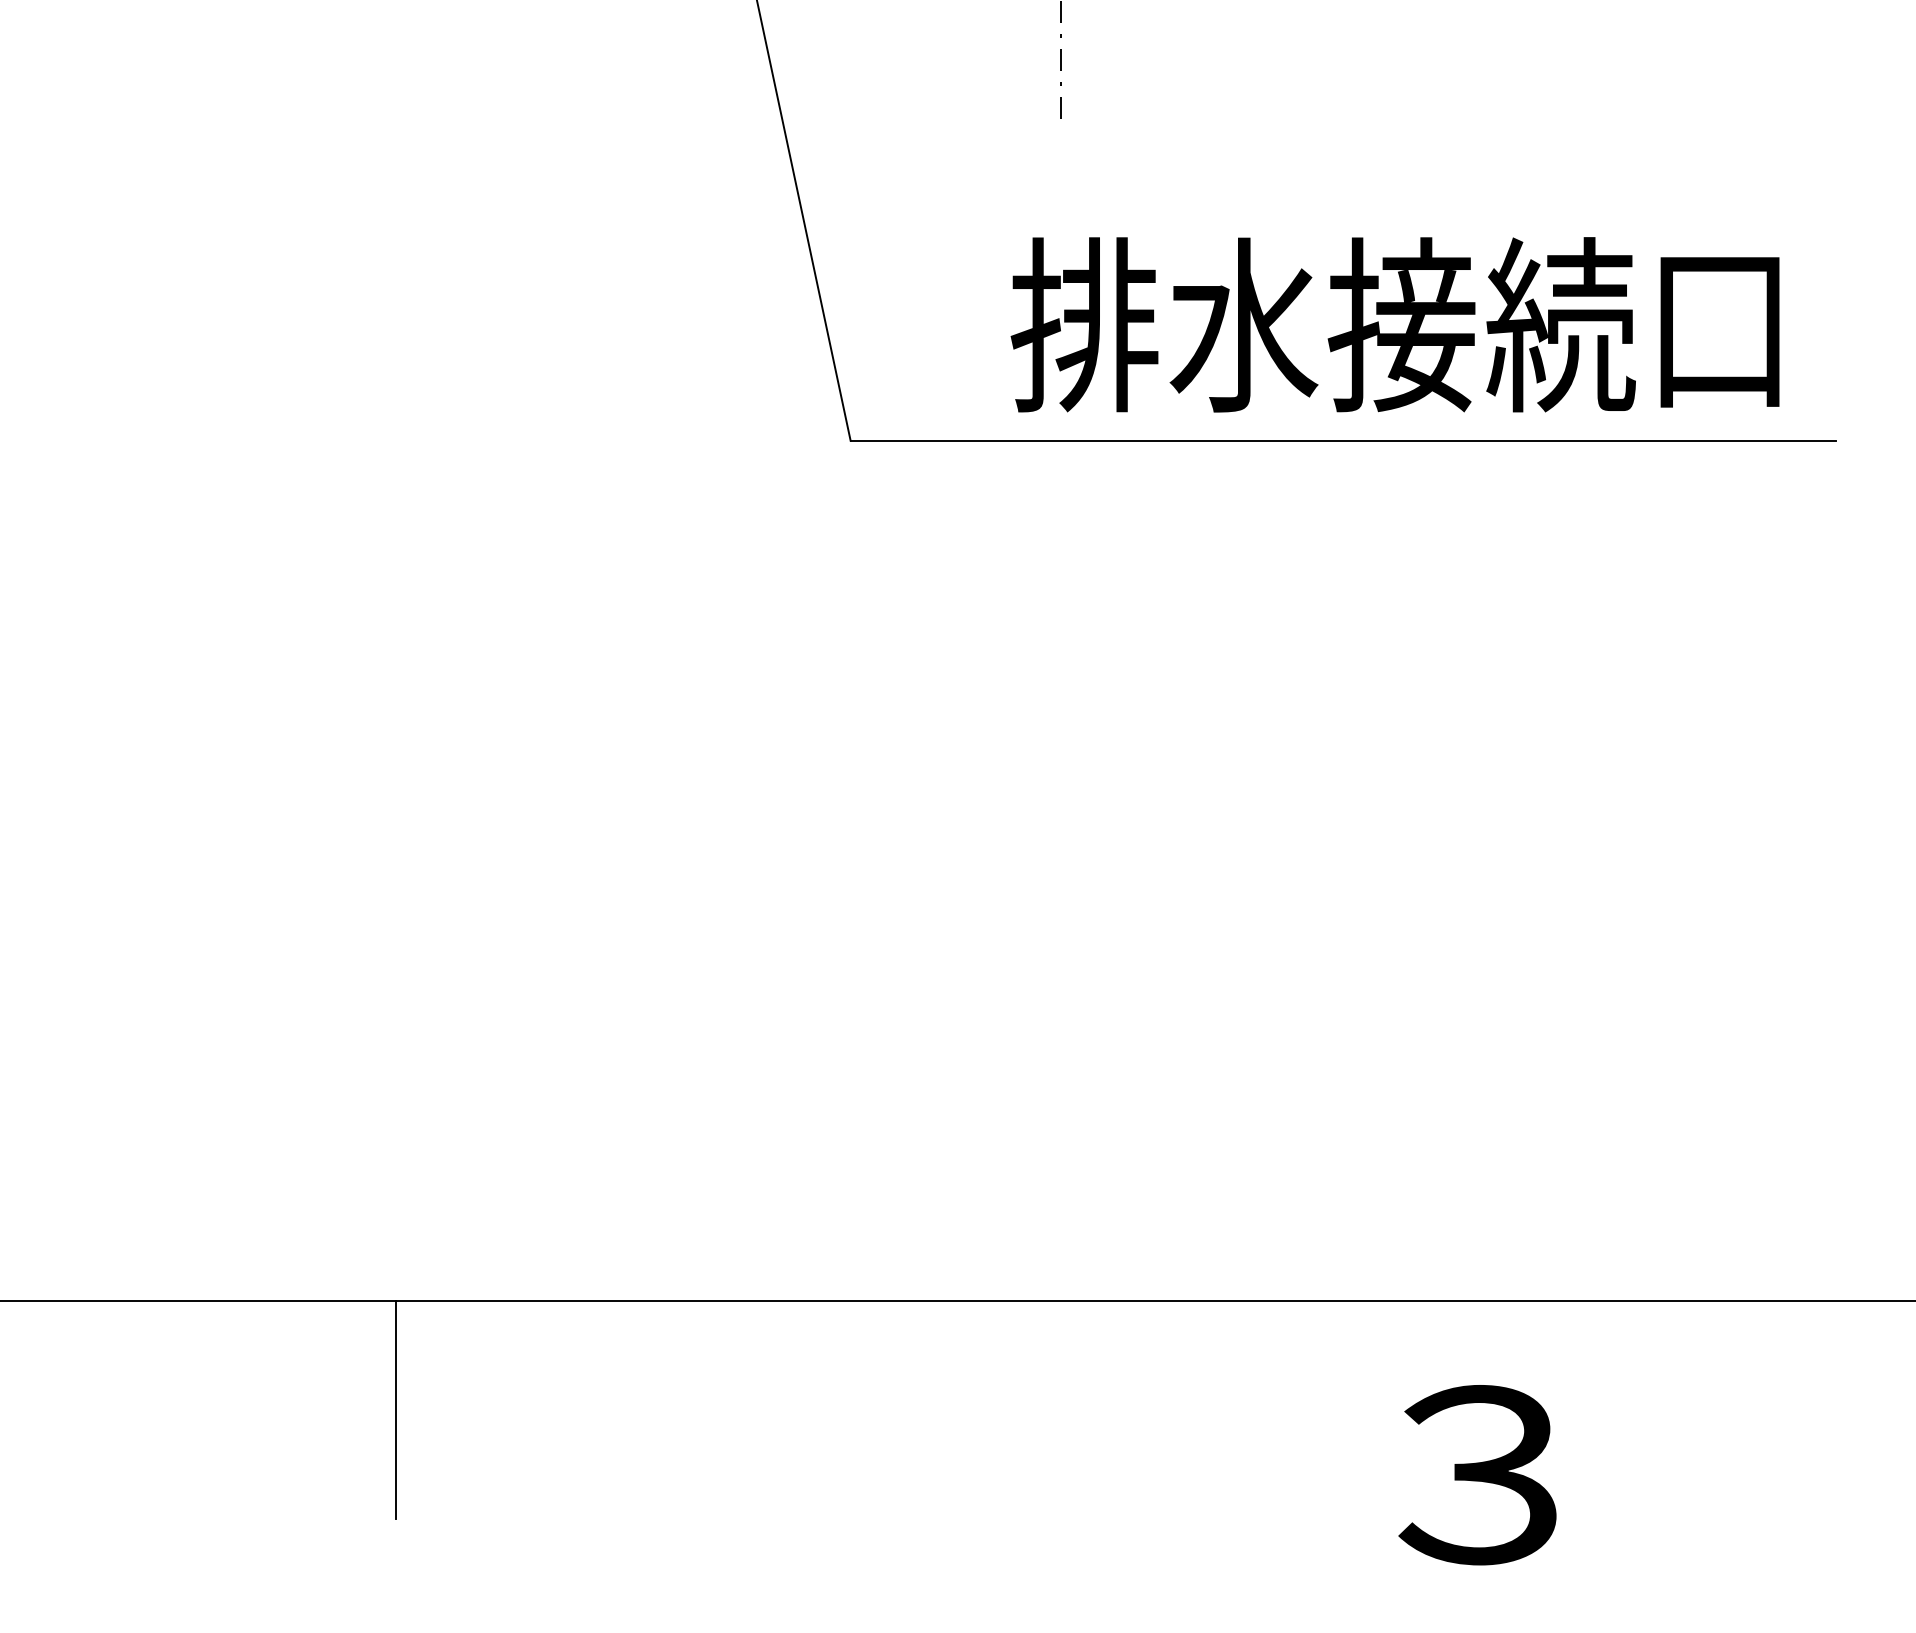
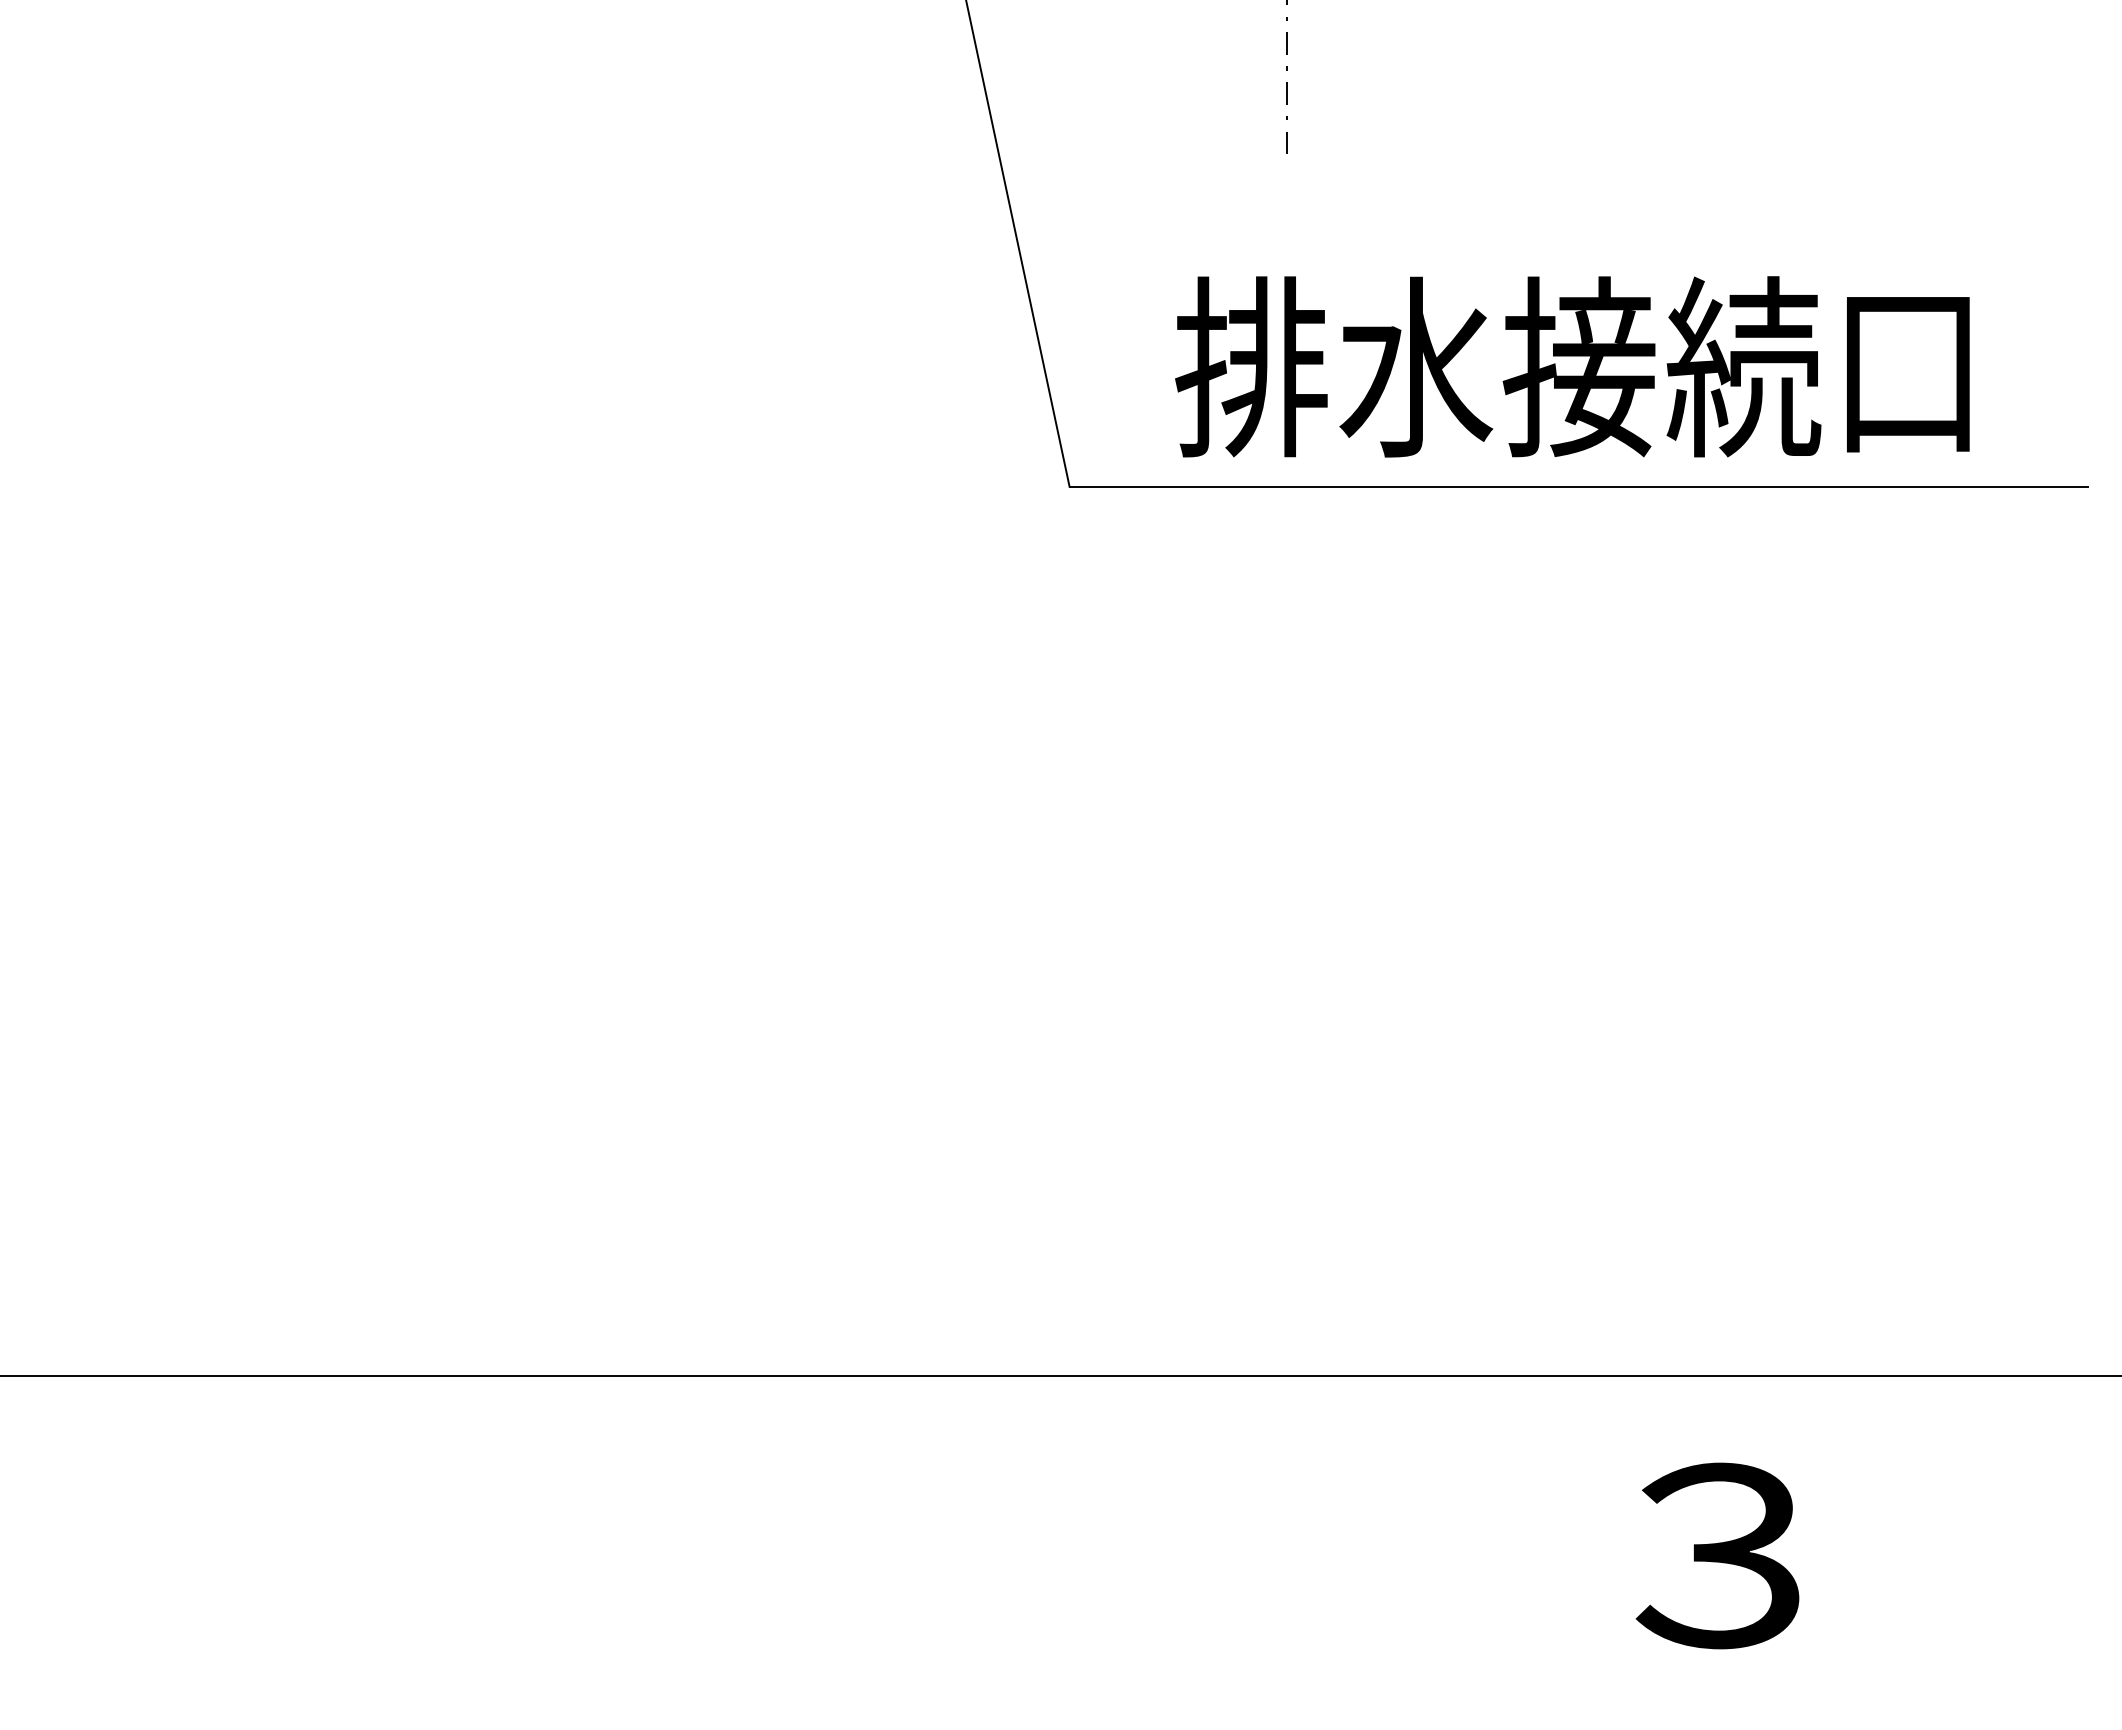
text: (1395, 324) -> (1572, 366), moved
line: (395, 1409) -> (599, 1488), removed

